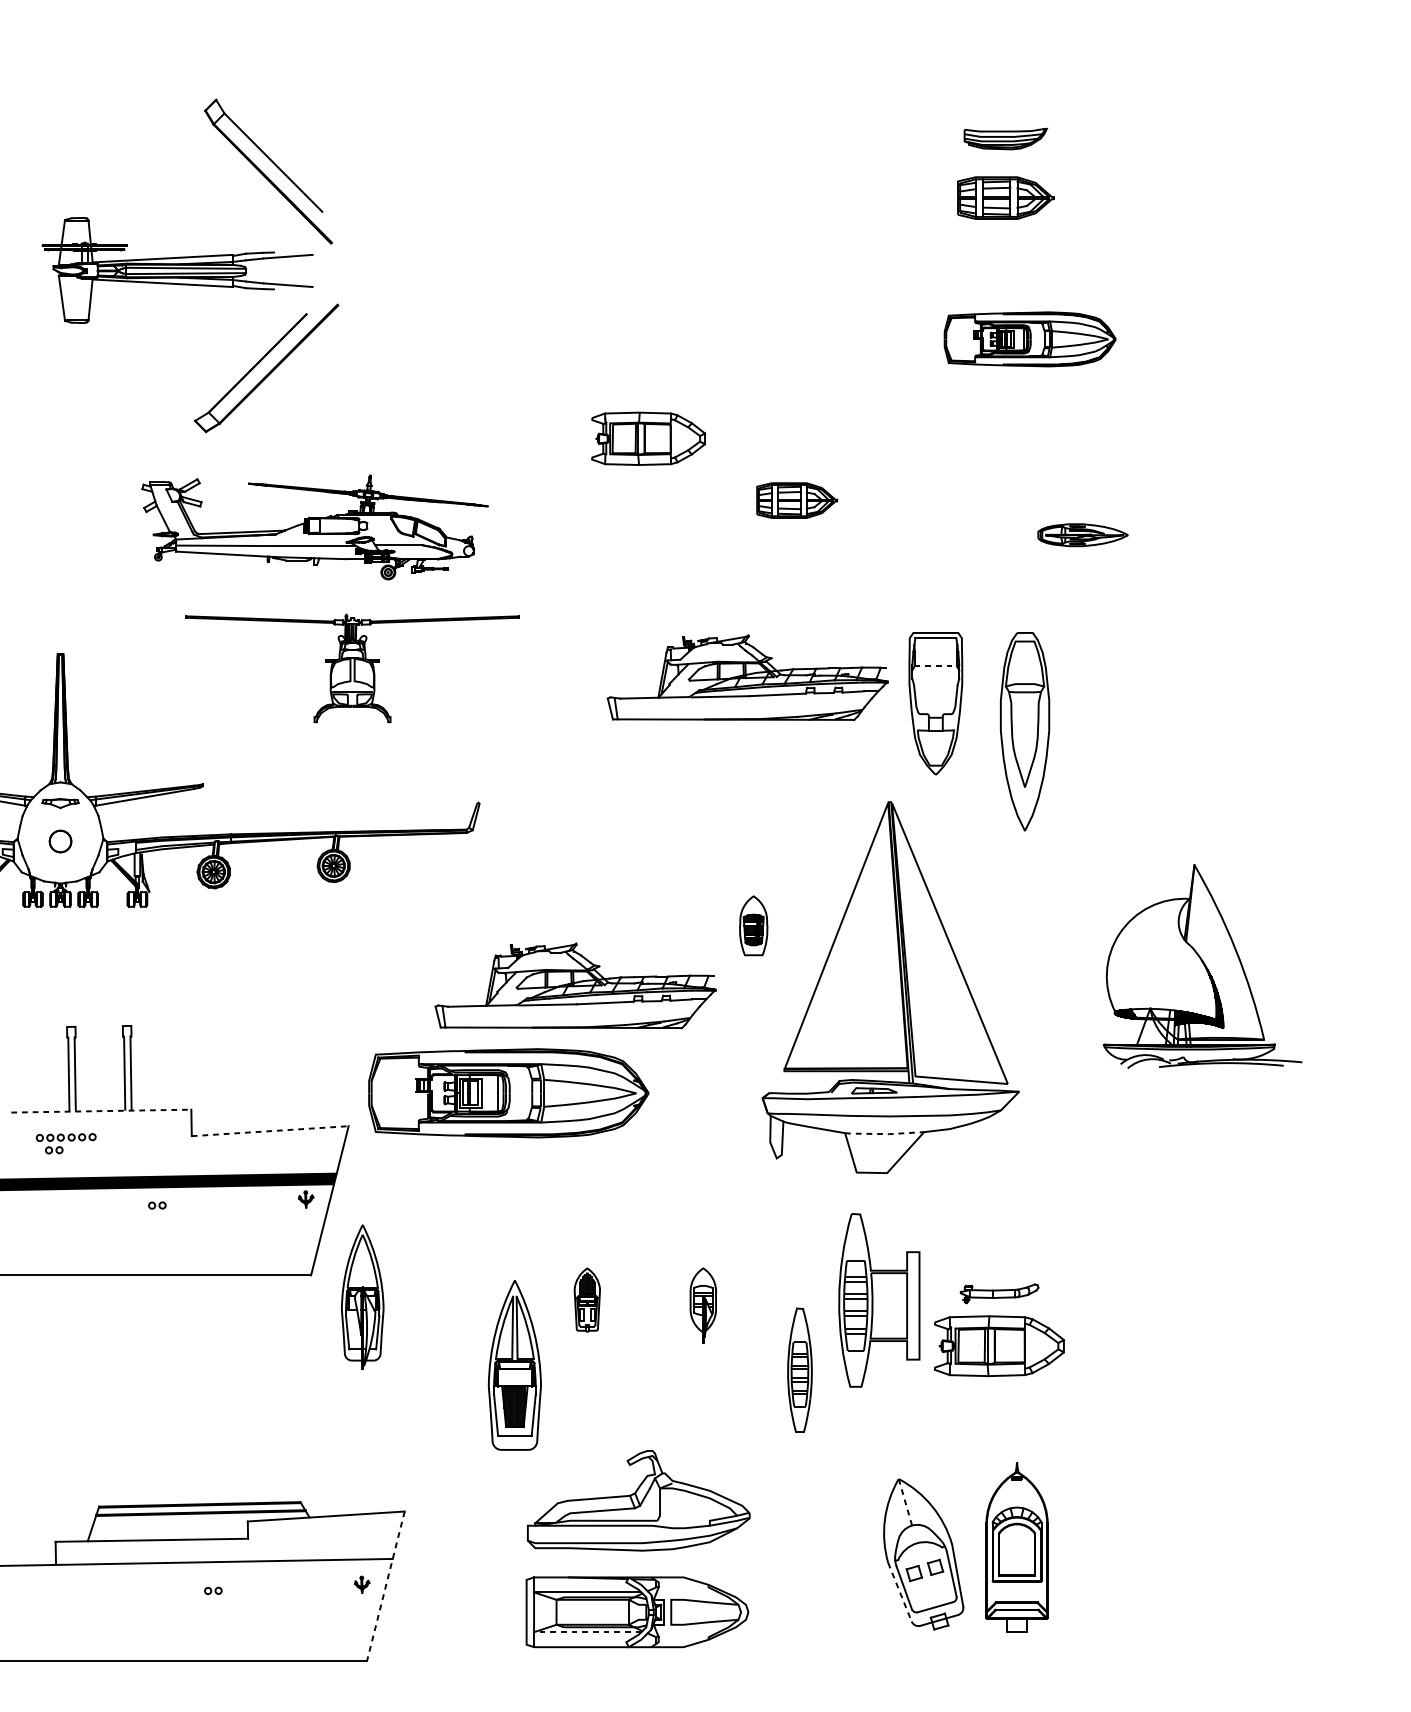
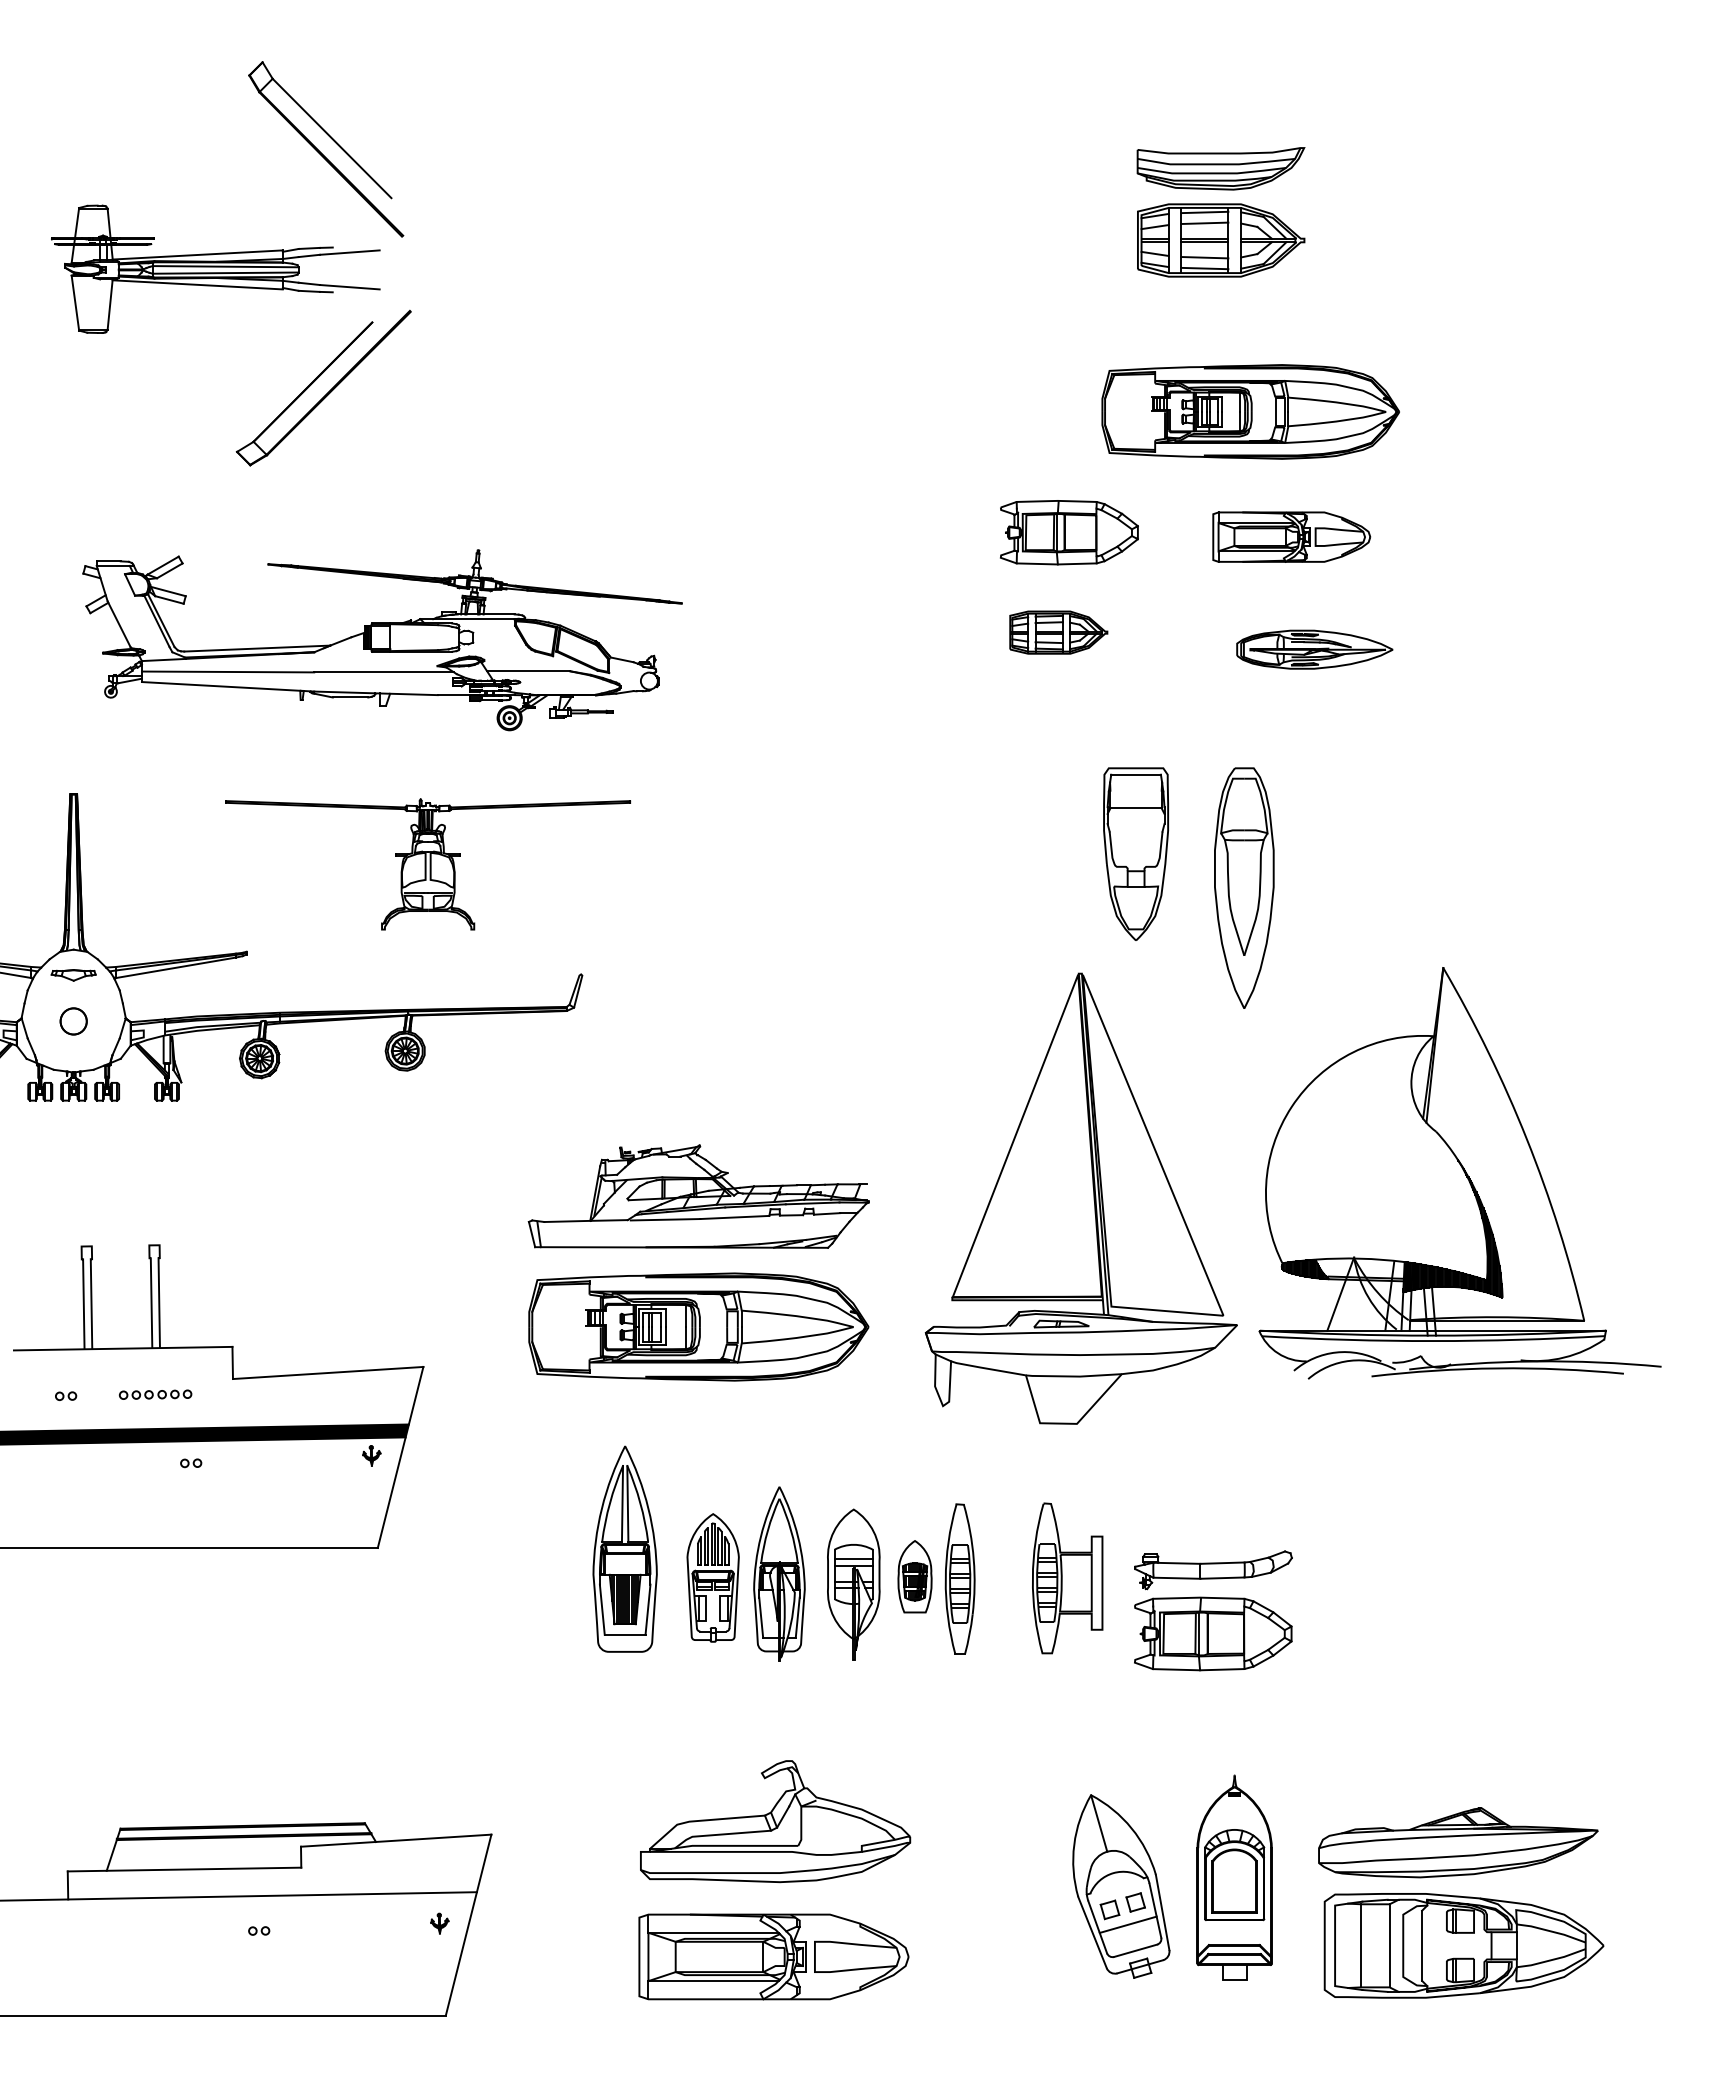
part: (1005, 138) -> (1220, 168), size x1.67
part: (1006, 198) -> (1221, 240), size x1.43
part: (190, 265) -> (231, 263), moved
part: (1030, 339) -> (1250, 411), size x1.43
part: (648, 438) -> (1069, 532), moved
part: (1063, 441) -> (1291, 536), added
part: (796, 500) -> (1058, 632), moved
part: (314, 527) -> (382, 640), size x1.43
part: (1082, 535) -> (1314, 649), size x1.43
line: (936, 666) -> (1136, 808), dashed -> solid
part: (352, 668) -> (428, 864), moved
part: (747, 677) -> (907, 822), removed
part: (753, 925) -> (914, 1576), moved
part: (1202, 966) -> (1459, 1173), size x1.67
part: (508, 1092) -> (698, 1326), moved
line: (101, 1110) -> (123, 1348), dashed -> solid
line: (270, 1130) -> (328, 1372), dashed -> solid
line: (885, 1134) -> (1074, 1376), dashed -> solid
part: (66, 1137) -> (155, 1394), moved
part: (999, 1293) -> (1213, 1570), size x1.67
part: (362, 1296) -> (779, 1573), moved
part: (586, 1299) -> (712, 1577), size x1.67
part: (879, 1300) -> (1067, 1578), size x0.71
part: (703, 1305) -> (853, 1584), size x1.67
part: (514, 1364) -> (624, 1548), moved
part: (799, 1369) -> (959, 1578), moved
line: (905, 1502) -> (1099, 1823), dashed -> solid
part: (1203, 1567) -> (1461, 1902), added
line: (928, 1585) -> (1127, 1924), added
line: (385, 1586) -> (468, 1925), dashed -> solid
line: (899, 1592) -> (1092, 1933), dashed -> solid
line: (587, 1632) -> (713, 1981), dashed -> solid

